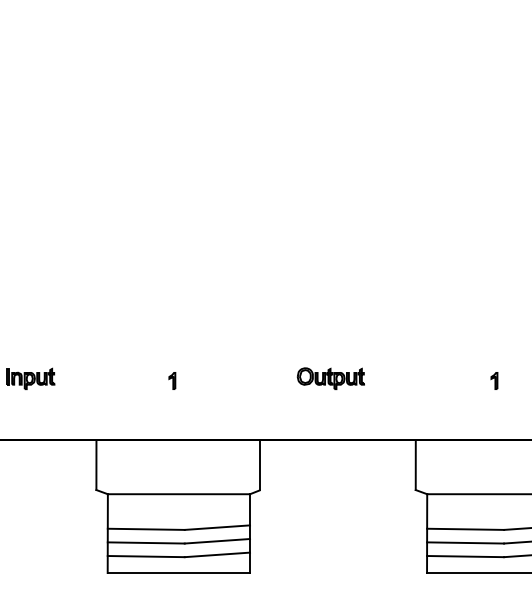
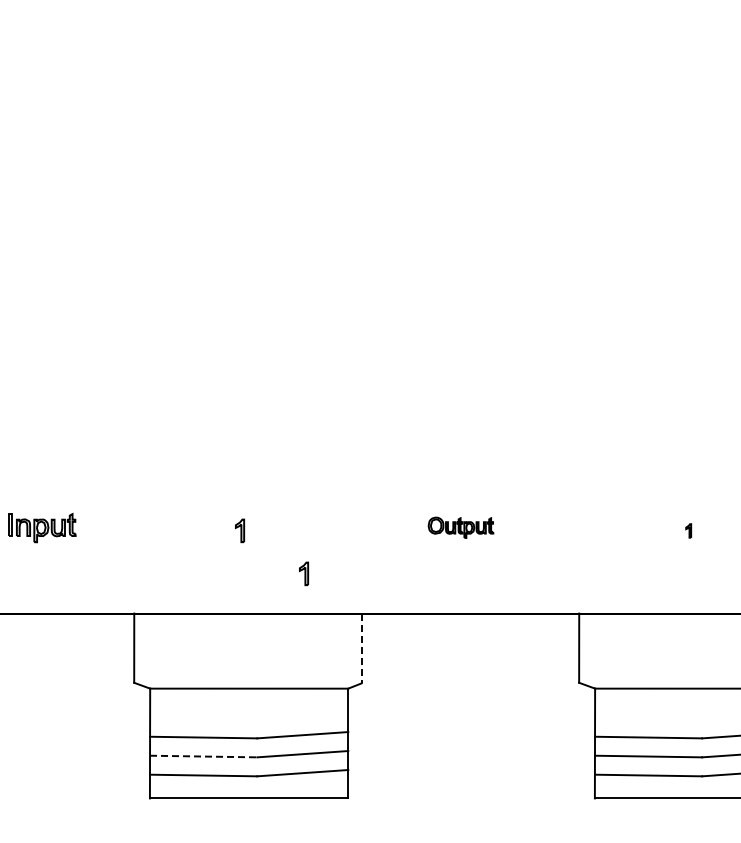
part: (330, 378) -> (460, 527), size x0.7
part: (494, 380) -> (688, 530), size x0.6
part: (218, 411) -> (304, 573), added
line: (259, 465) -> (361, 648), solid -> dashed
line: (146, 542) -> (203, 756), solid -> dashed

